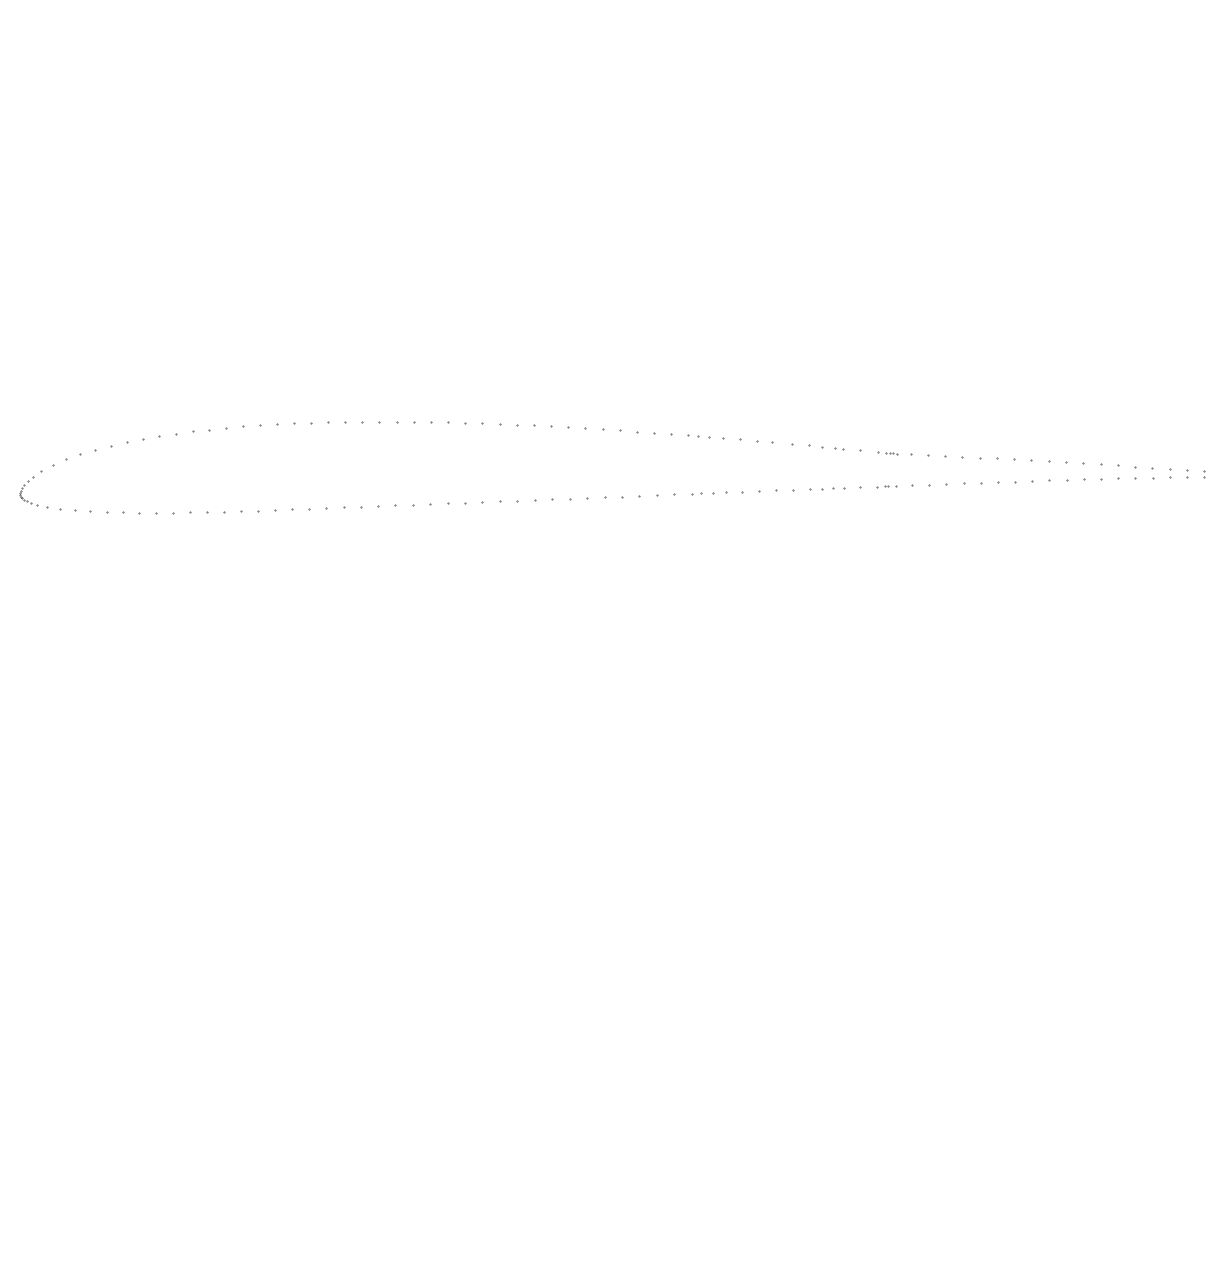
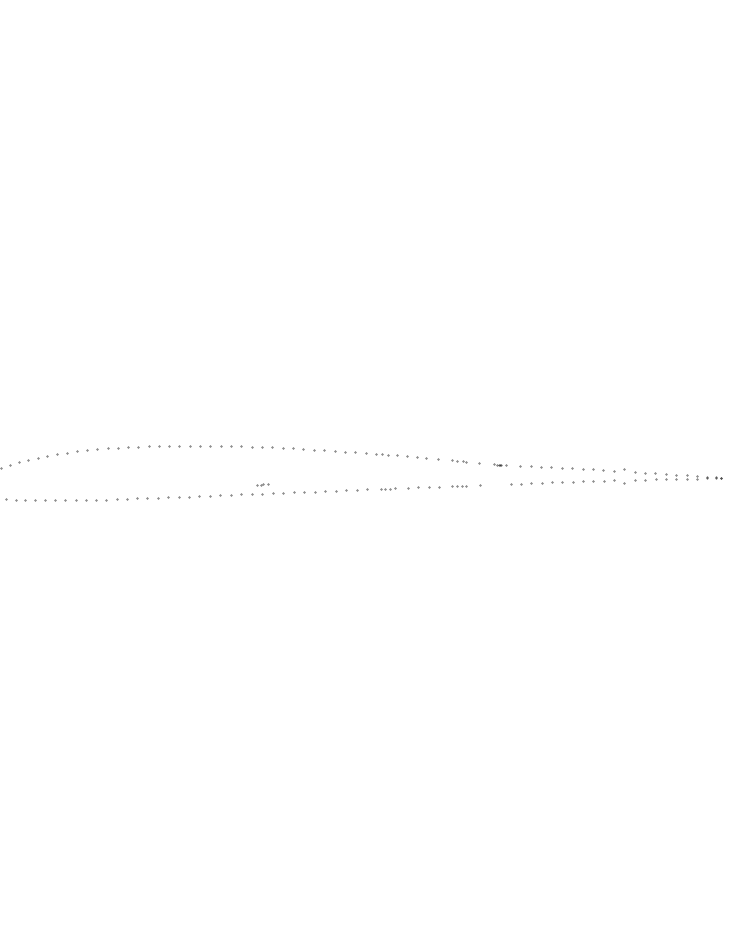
part: (825, 448) -> (458, 461), size x0.7
part: (895, 453) -> (500, 464), size x0.6
part: (1101, 471) -> (624, 475), size x1.6
part: (886, 486) -> (262, 484), moved
part: (827, 487) -> (459, 485), size x0.7
part: (709, 492) -> (388, 488), size x0.7

